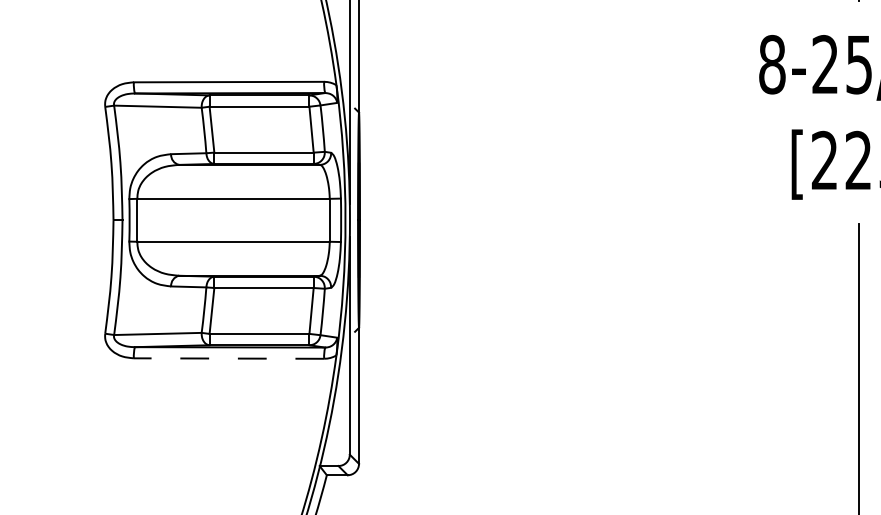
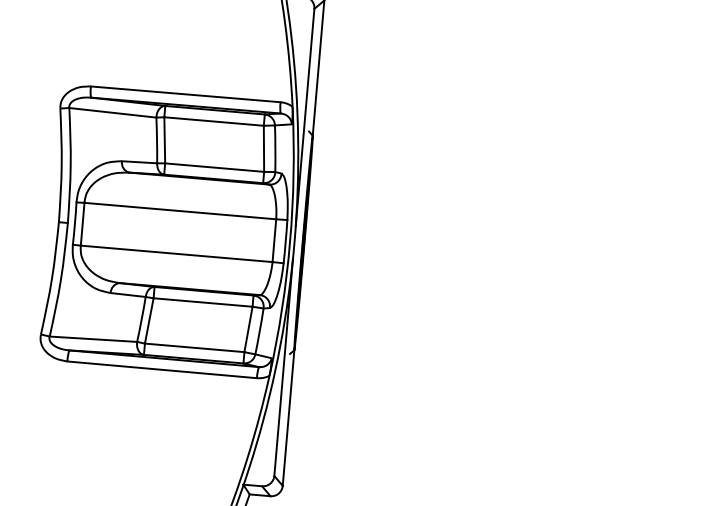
line: (228, 358) -> (161, 369), dashed -> solid

